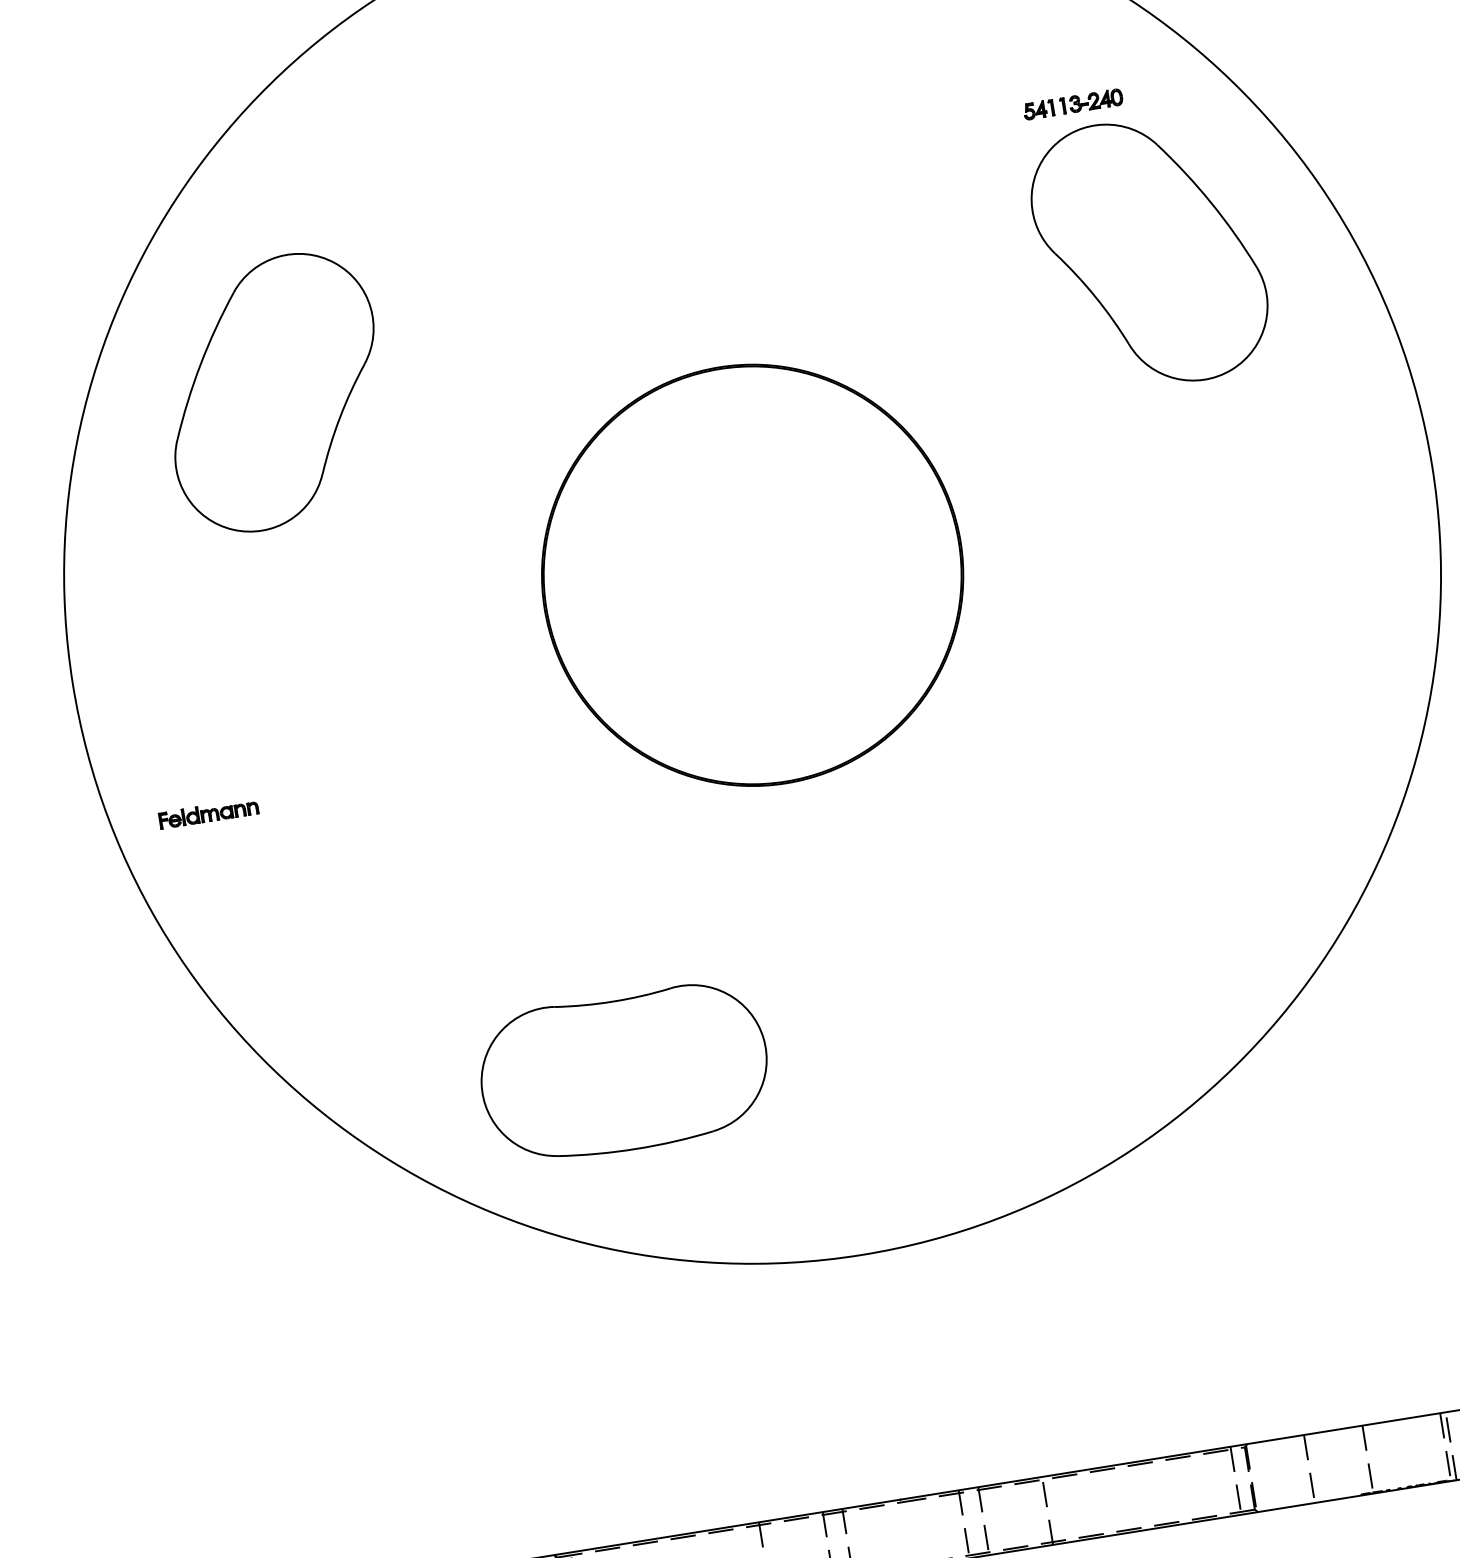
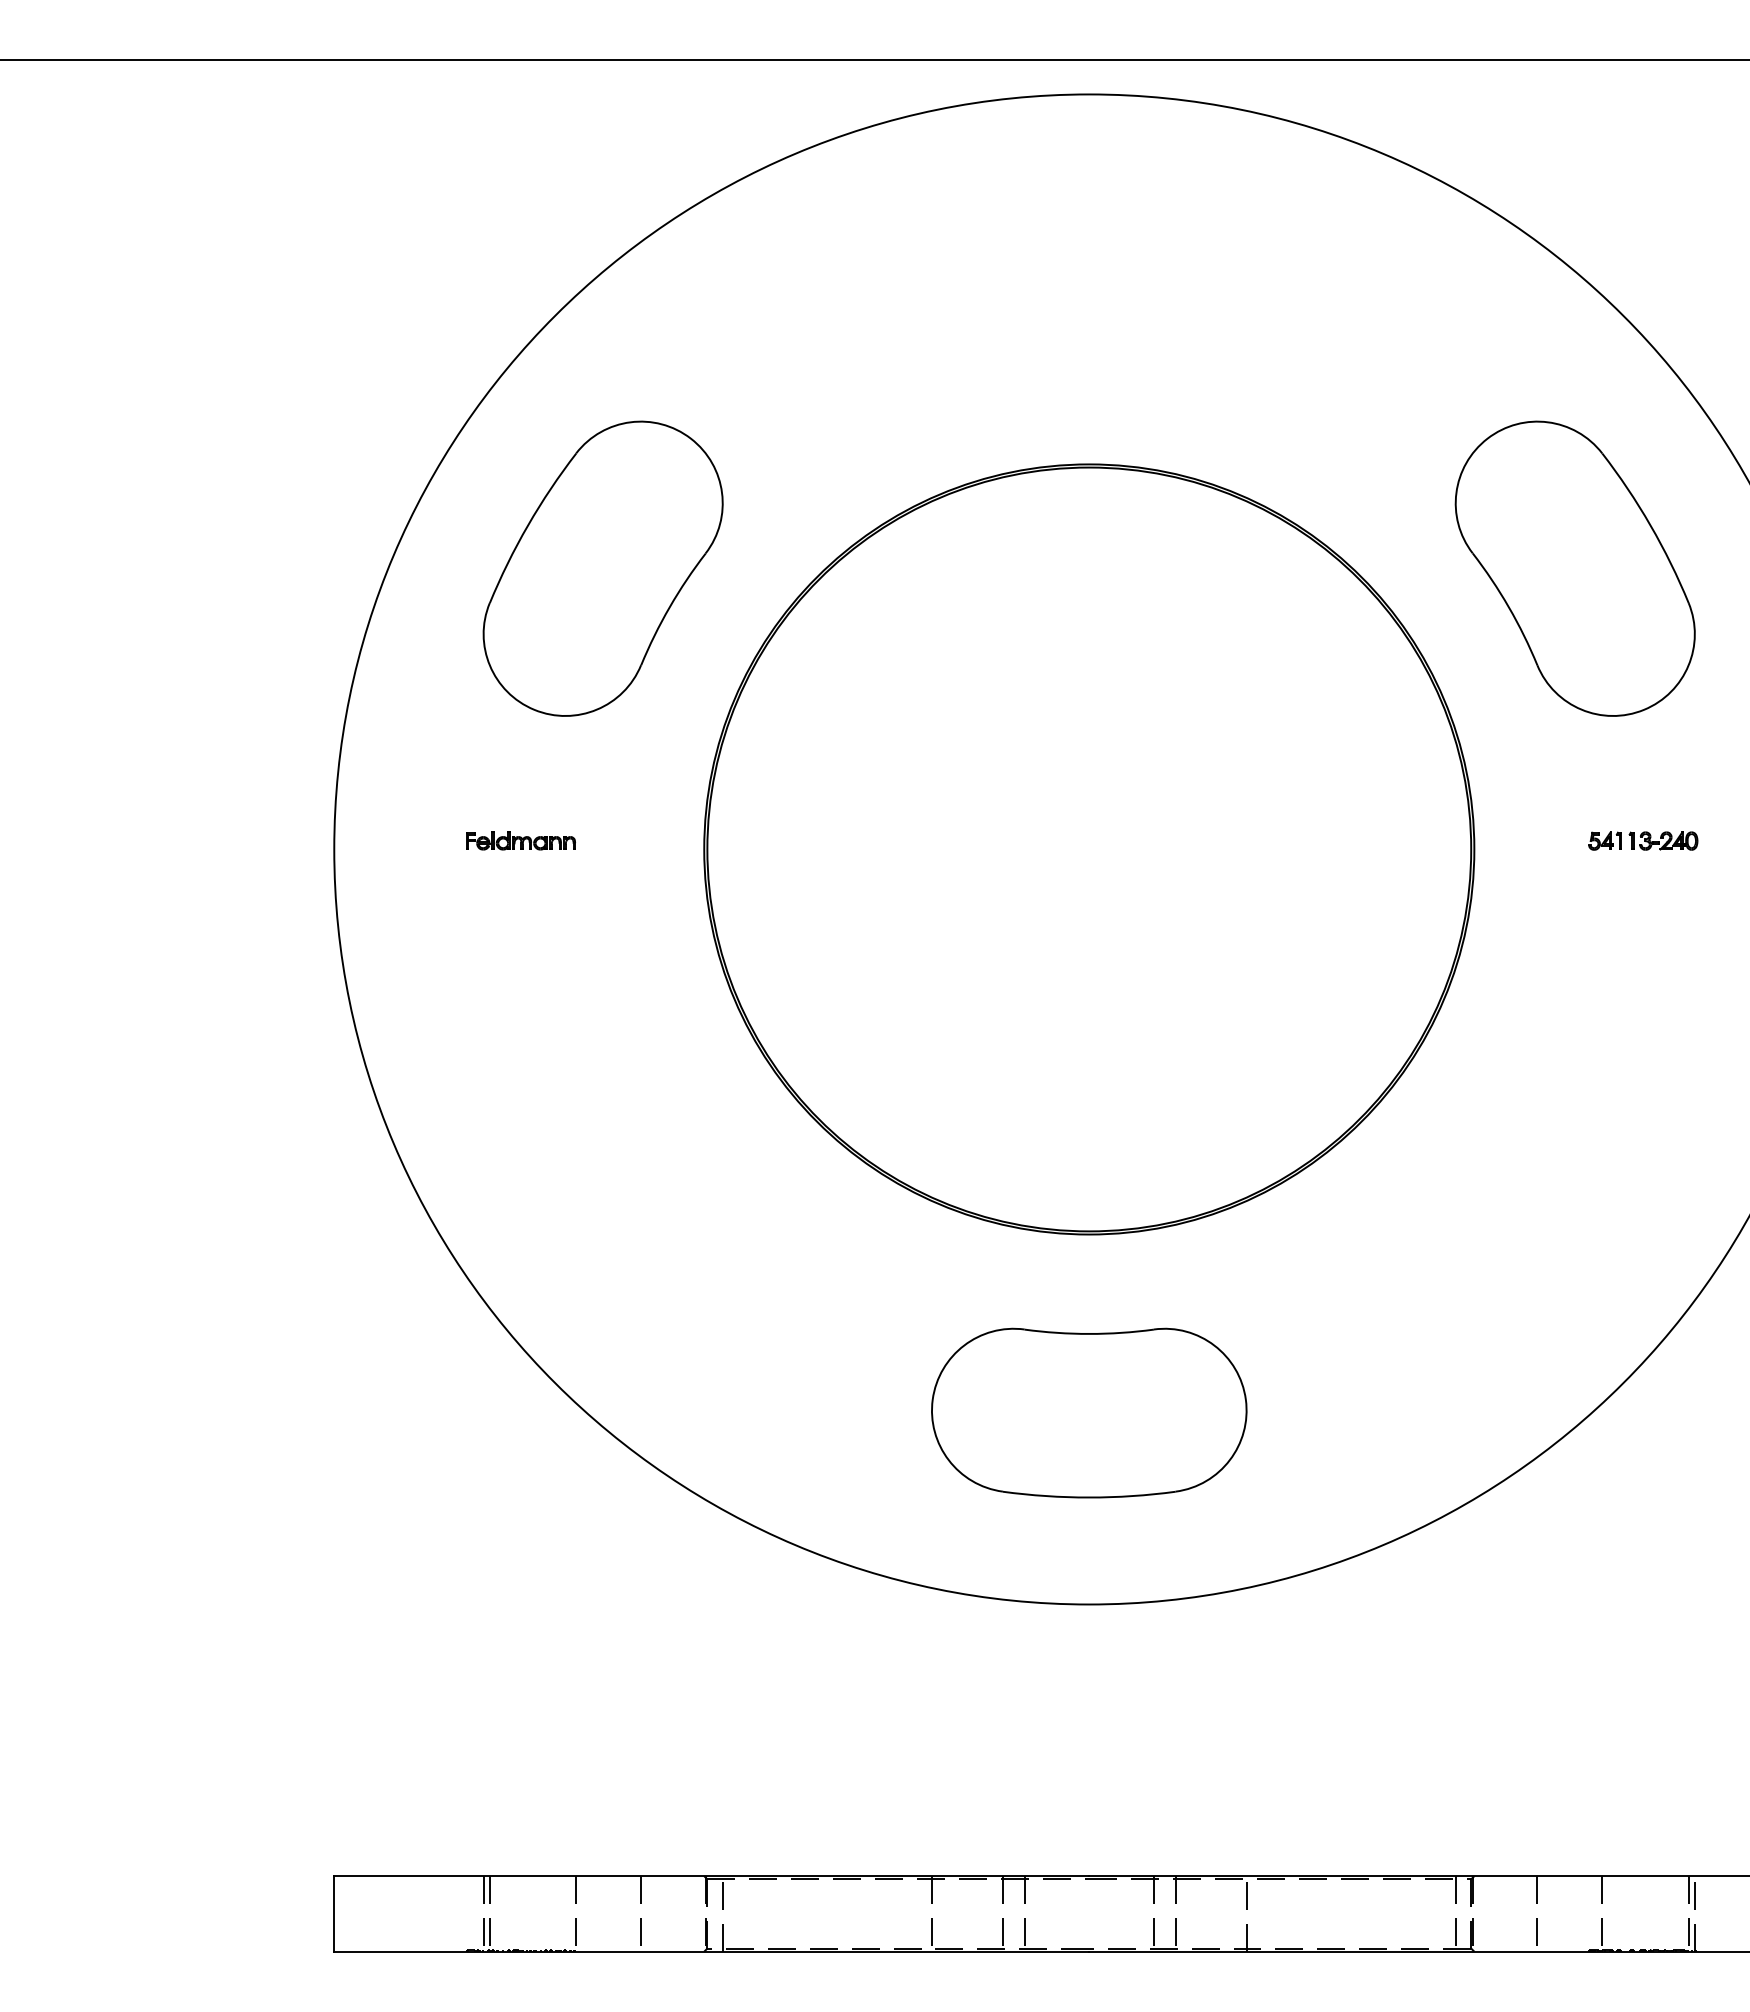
part: (1073, 103) -> (1643, 840), moved
part: (752, 575) -> (1089, 849), size x1.67
part: (208, 813) -> (520, 840), moved
part: (624, 1072) -> (1089, 1412), moved

